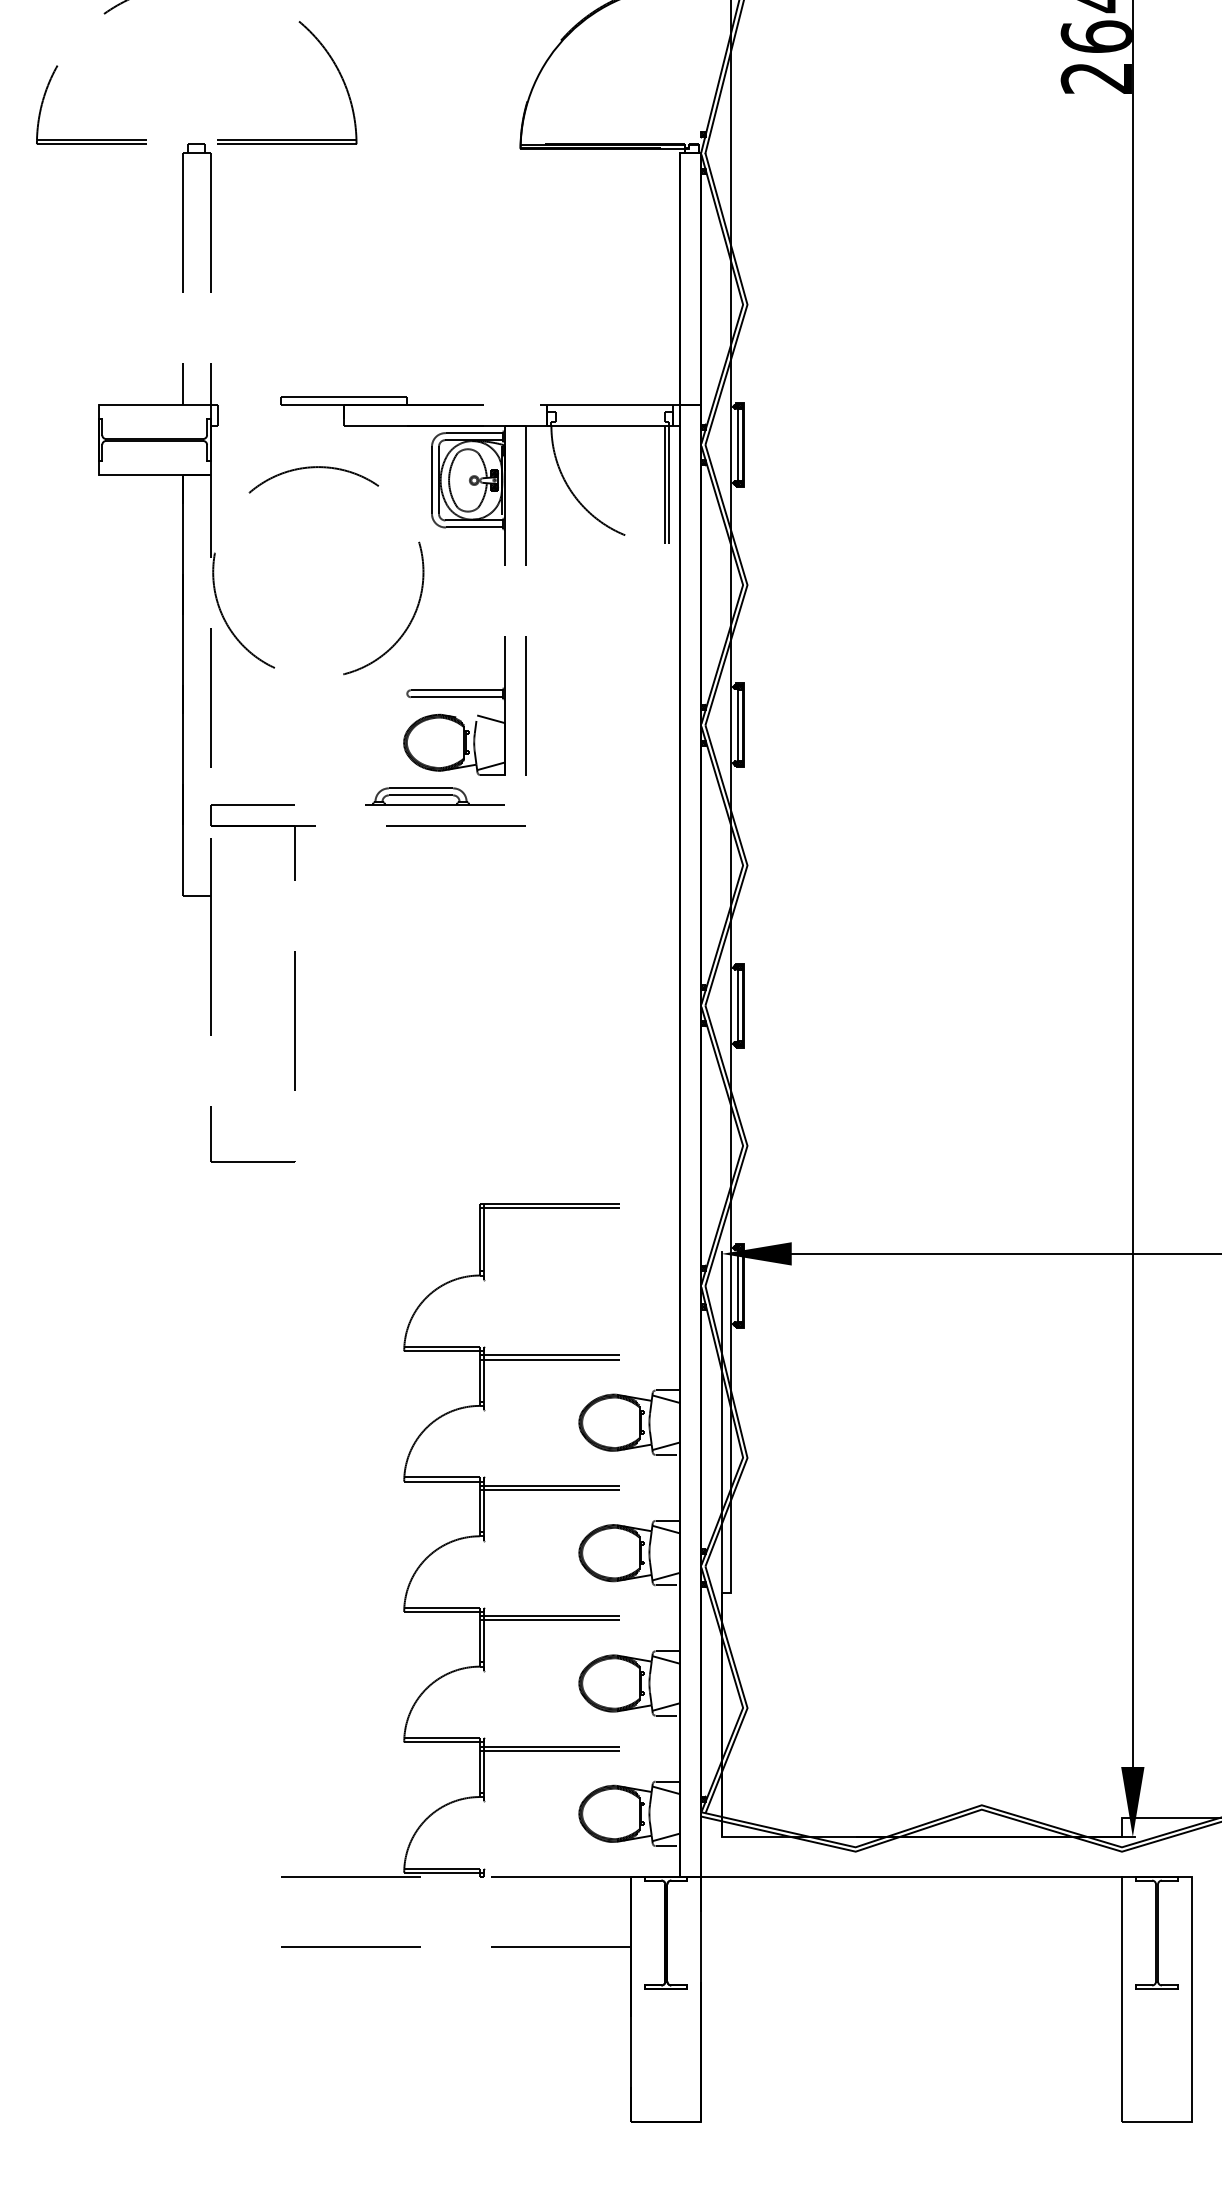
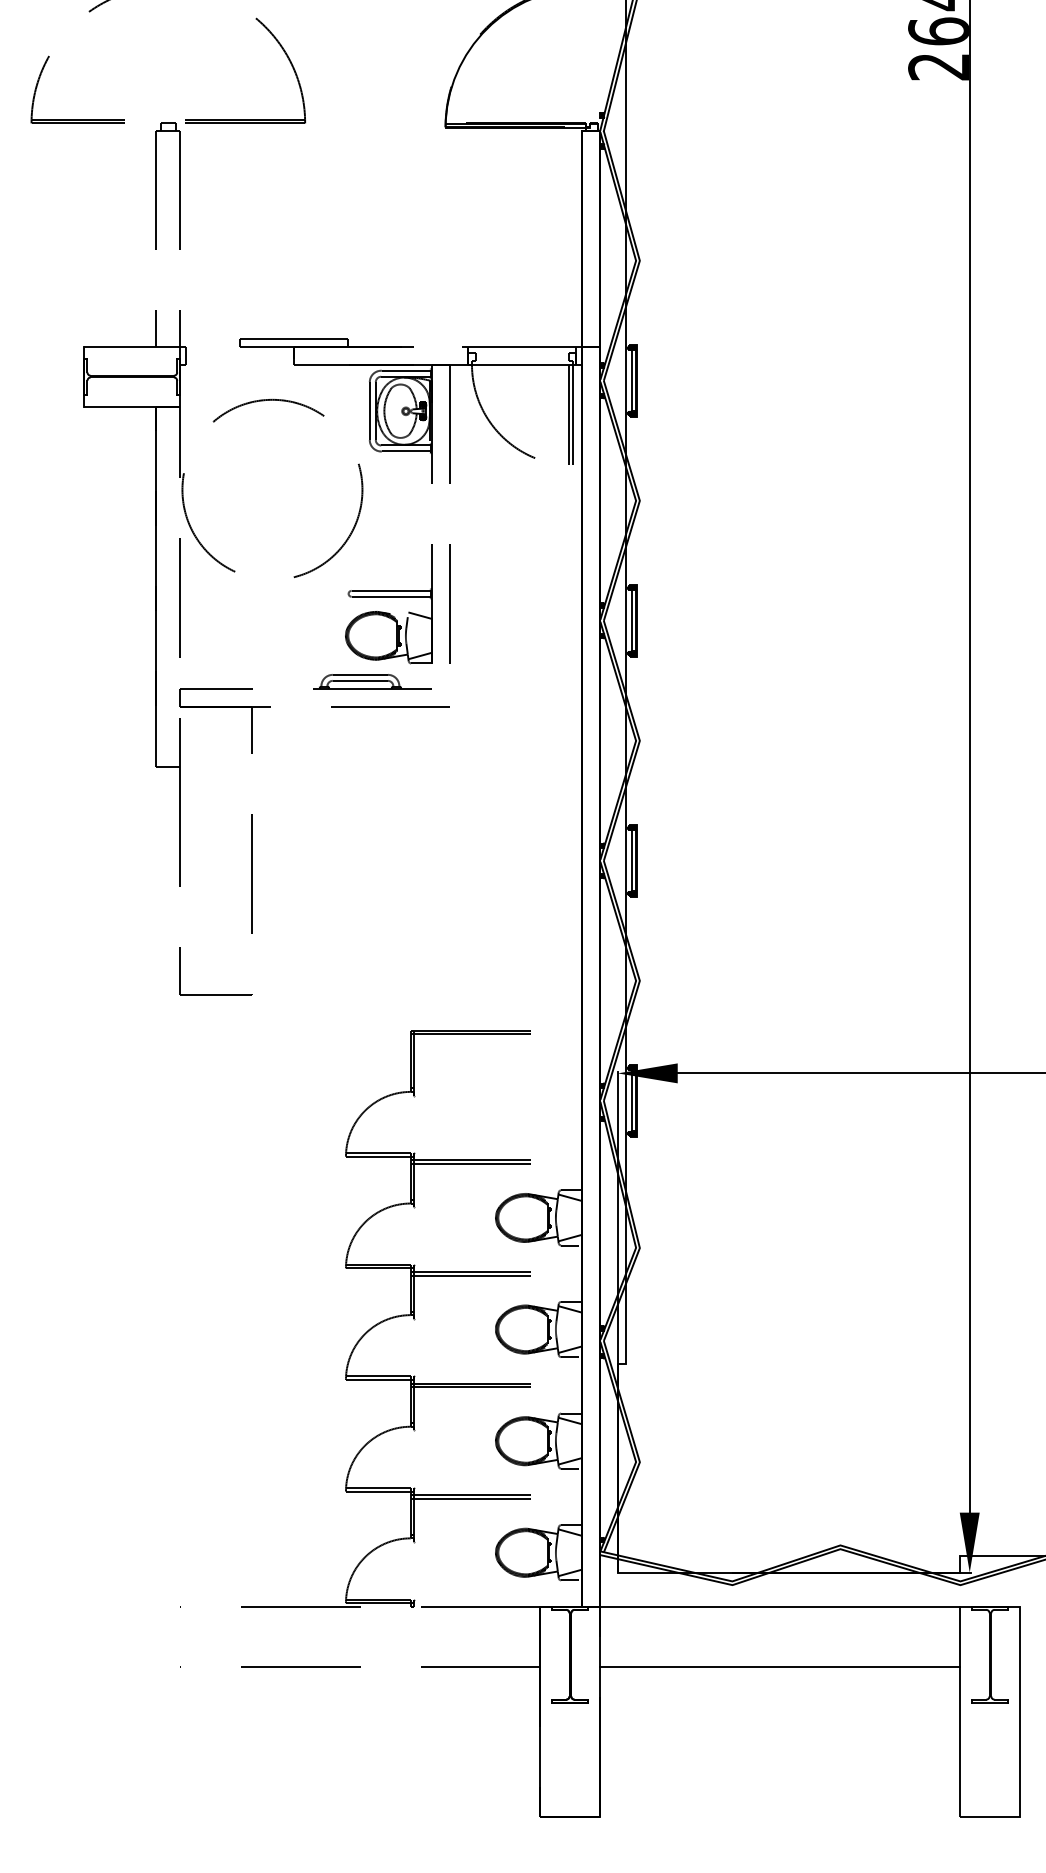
line: (911, 1946) -> (780, 1666), added

